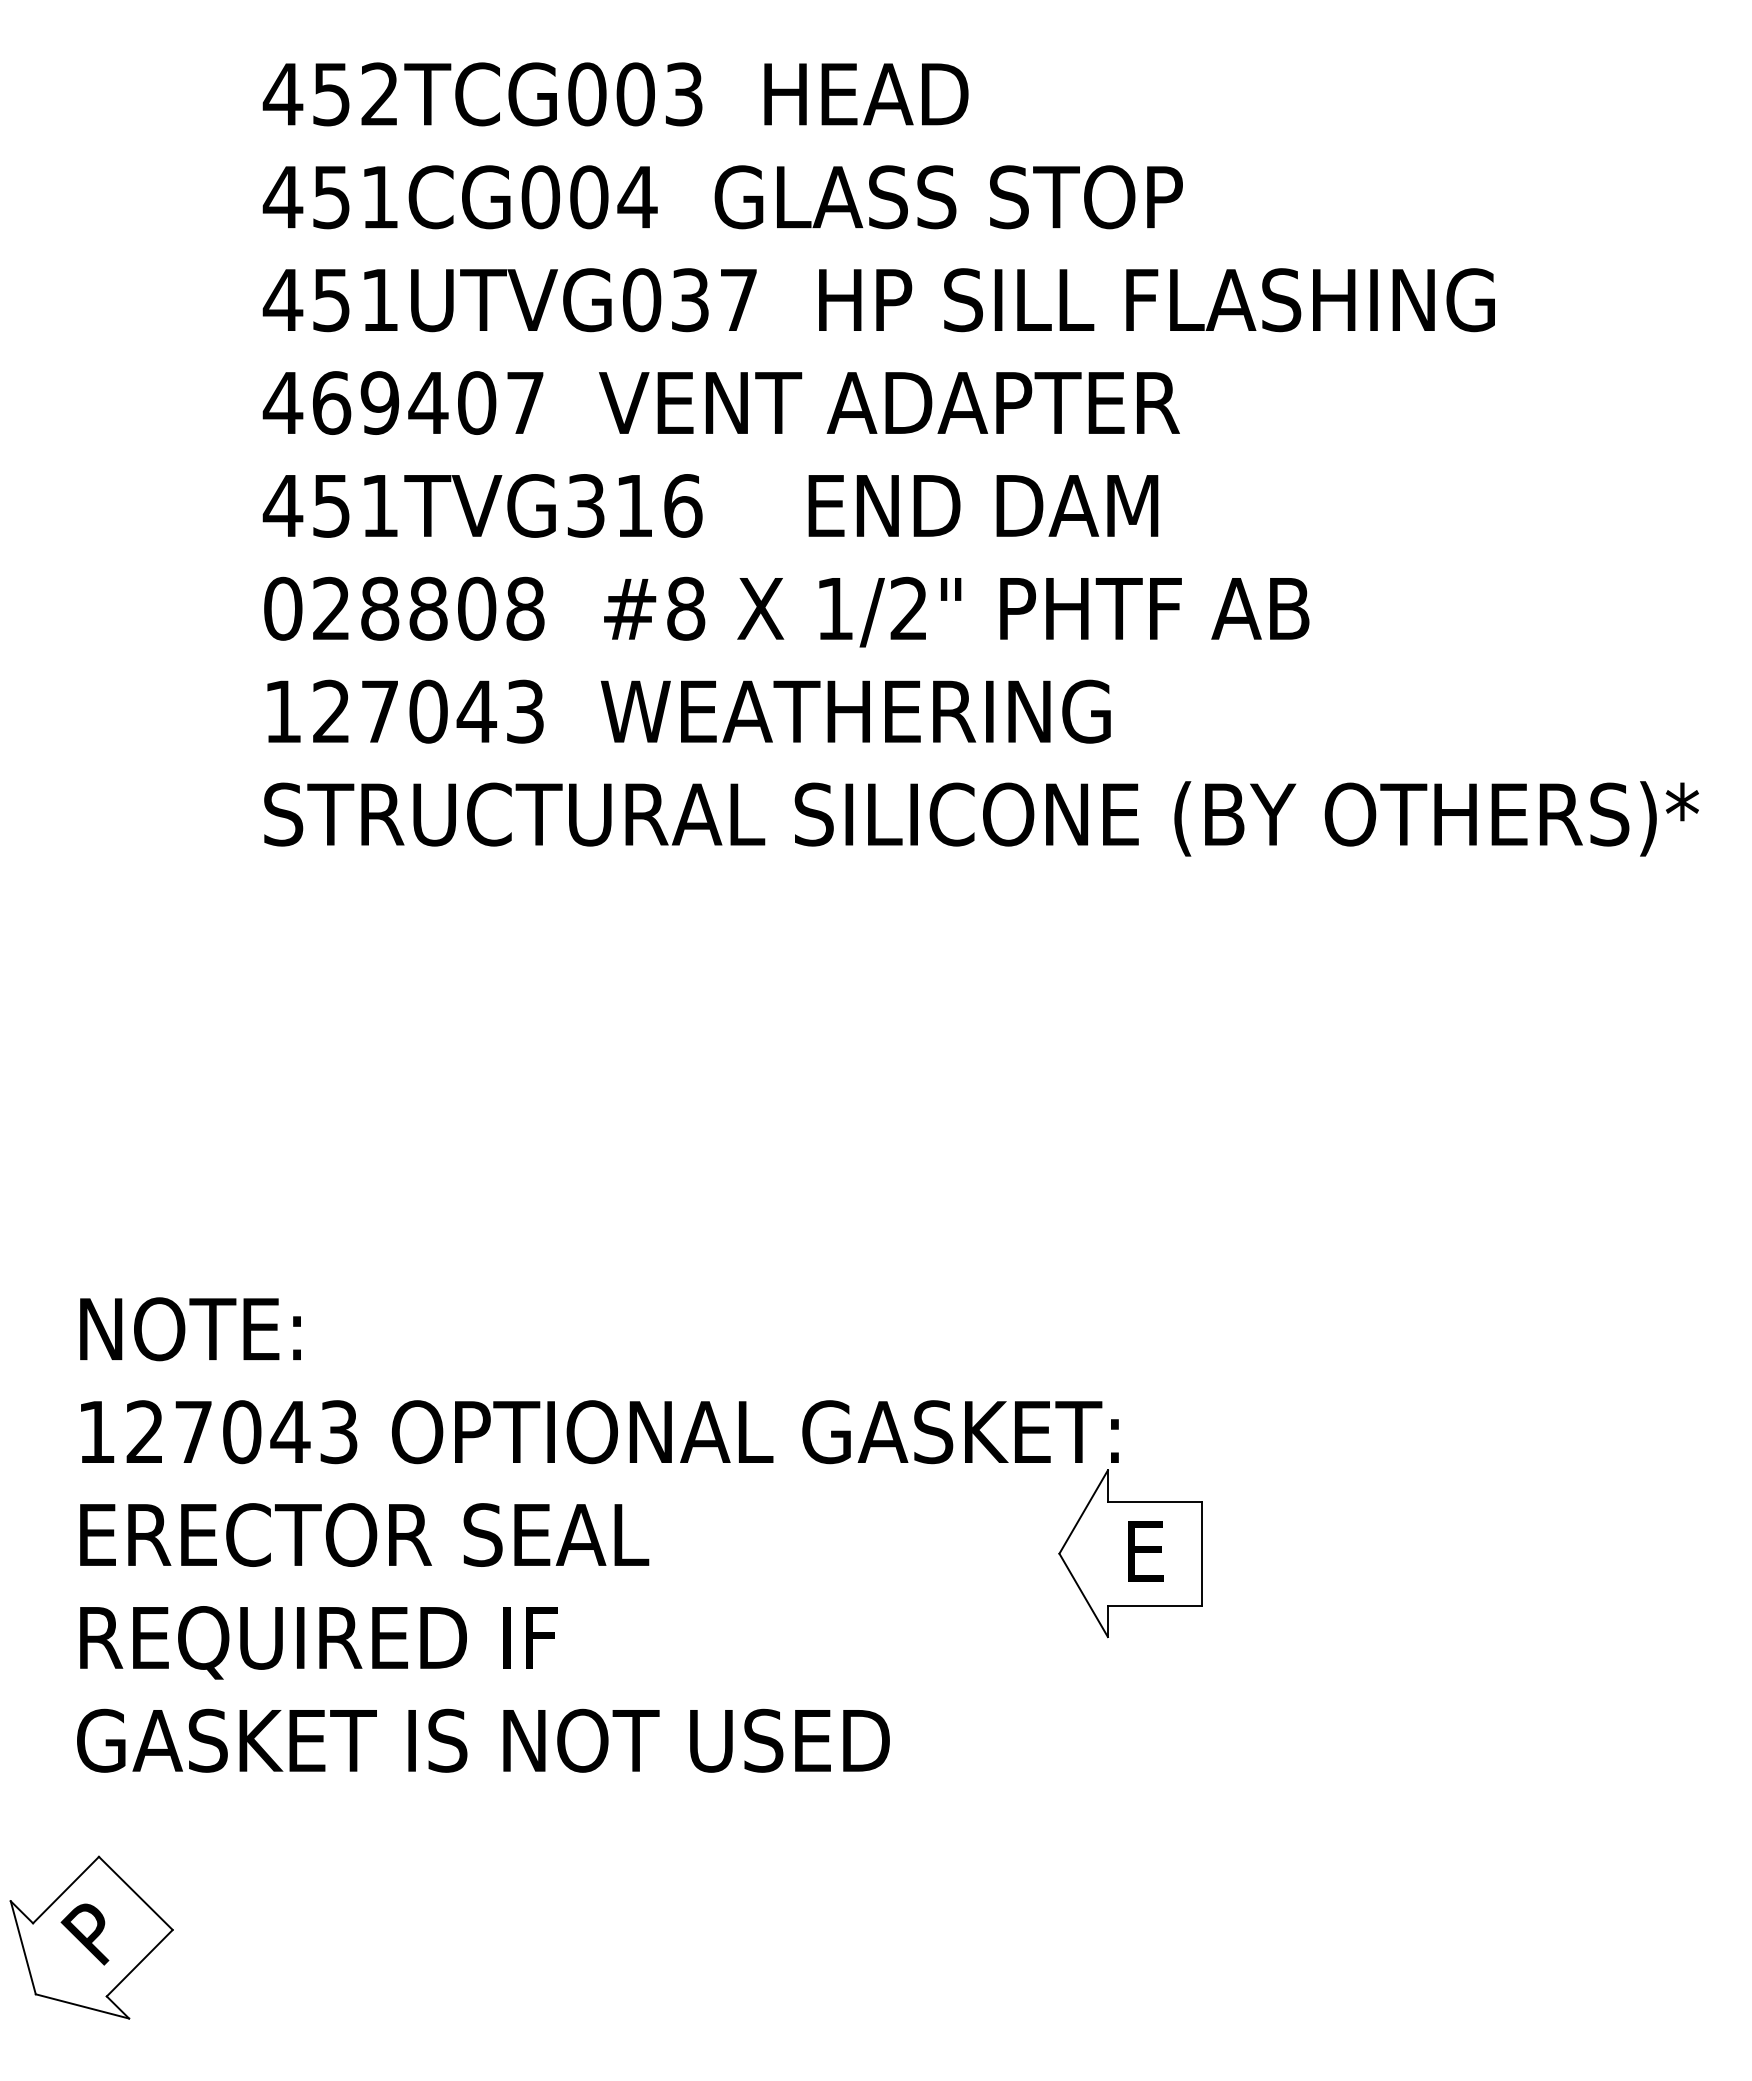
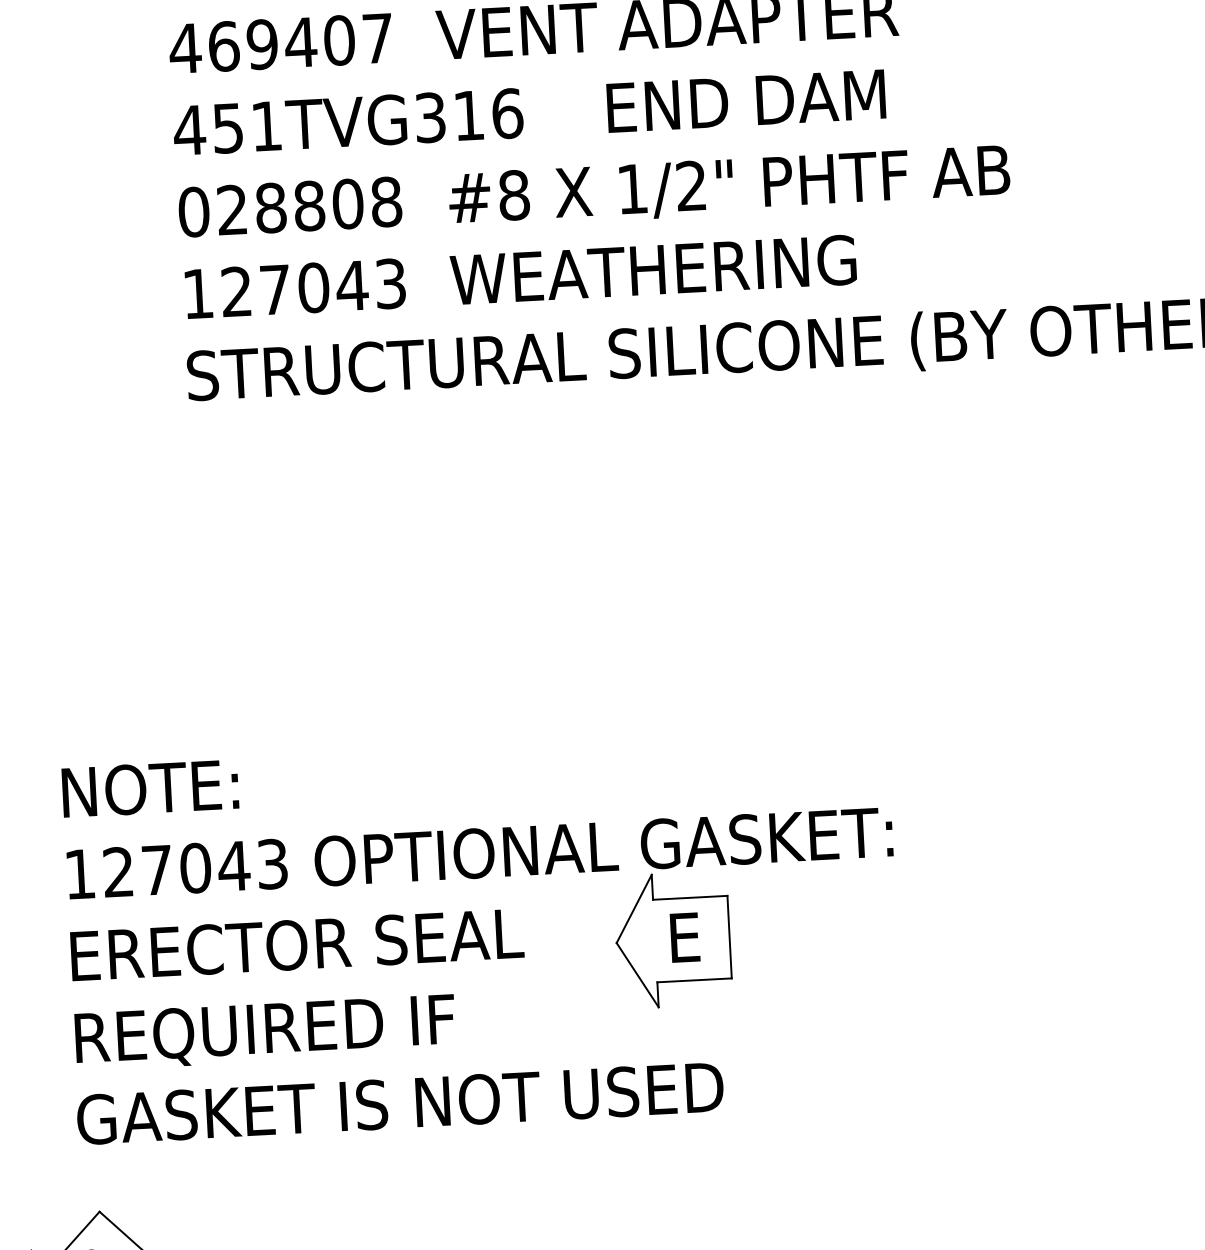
part: (1130, 1553) -> (673, 939), moved

